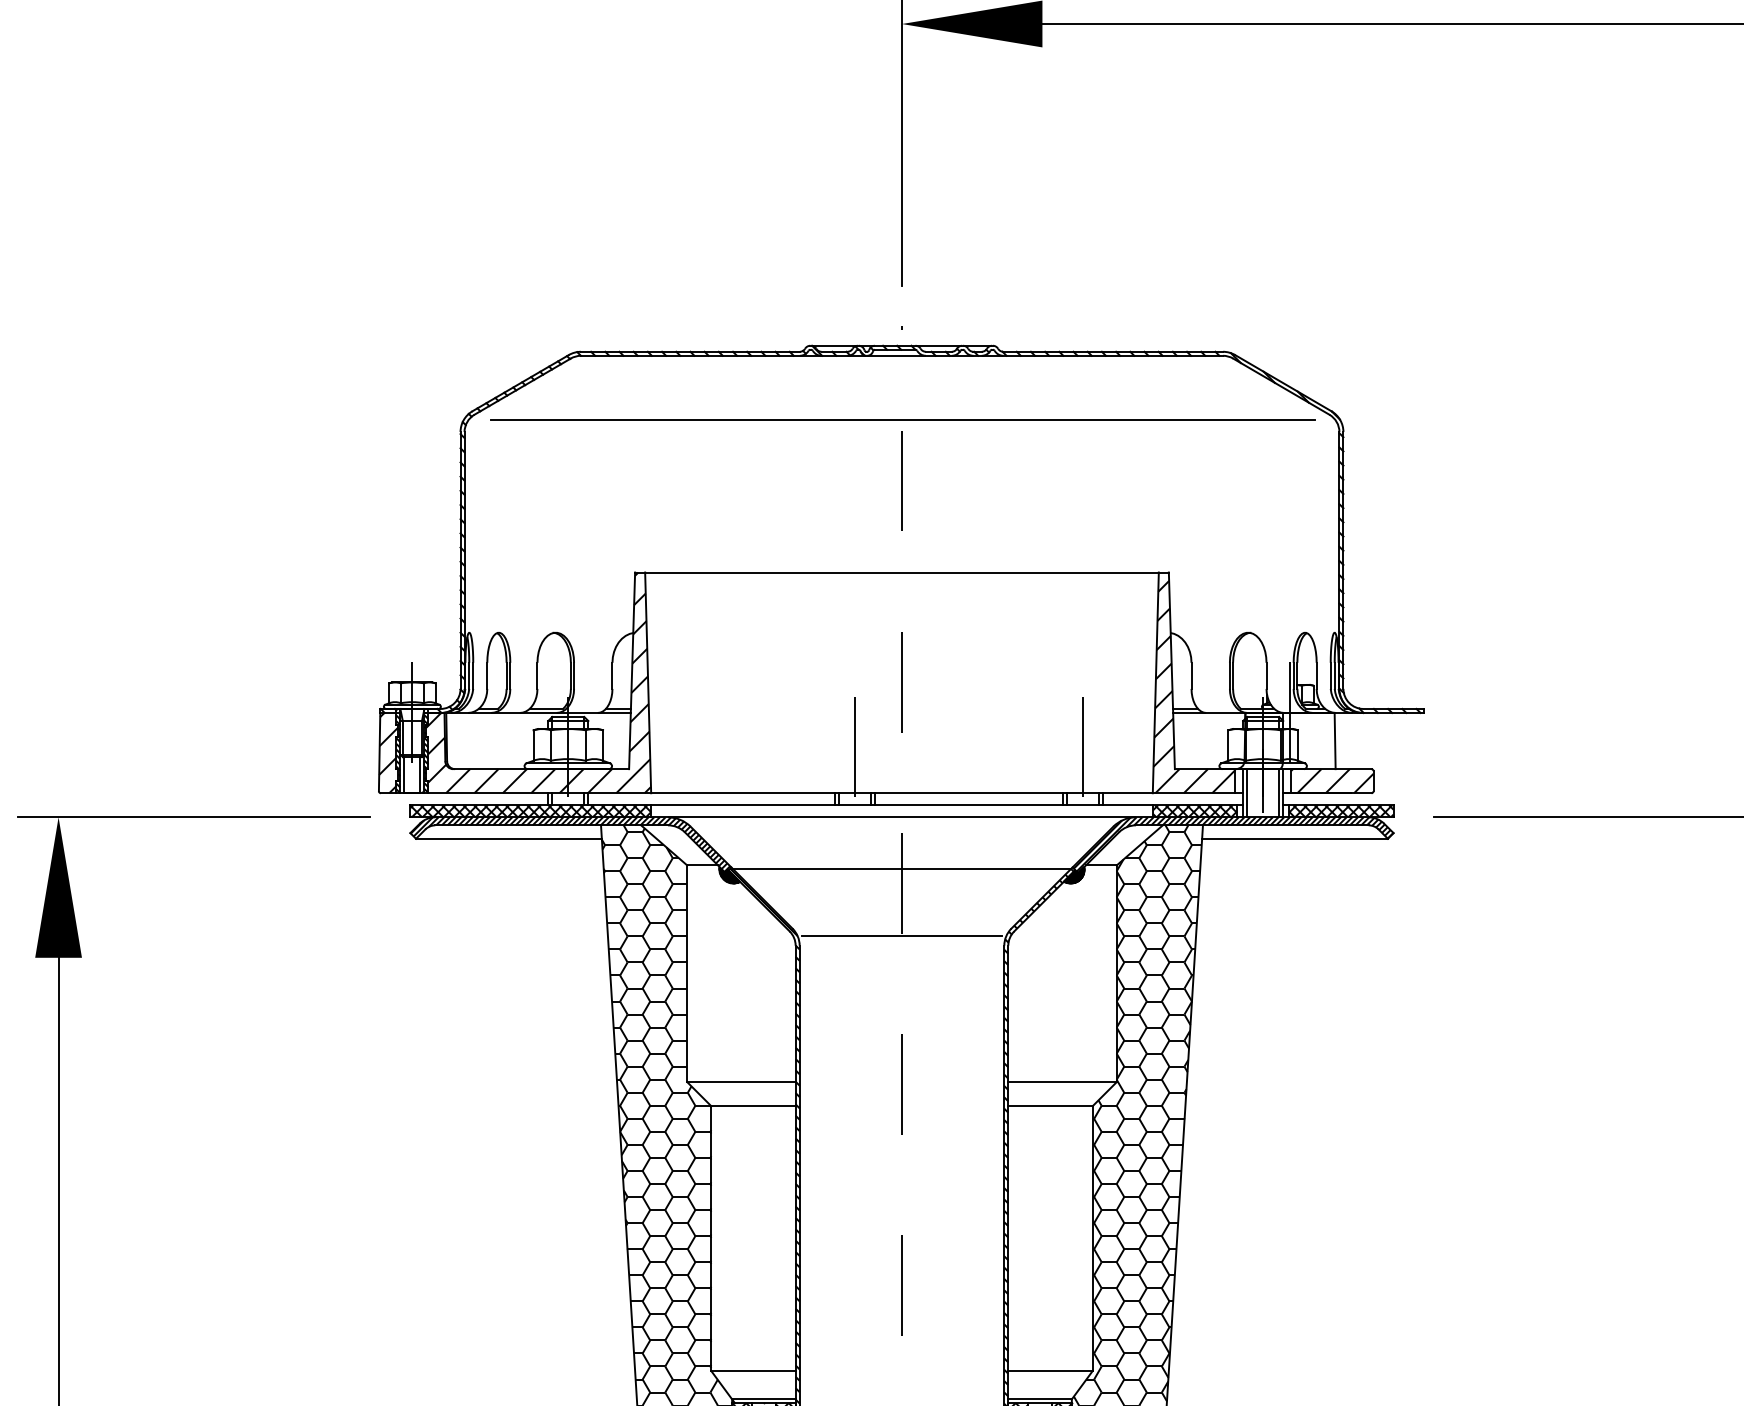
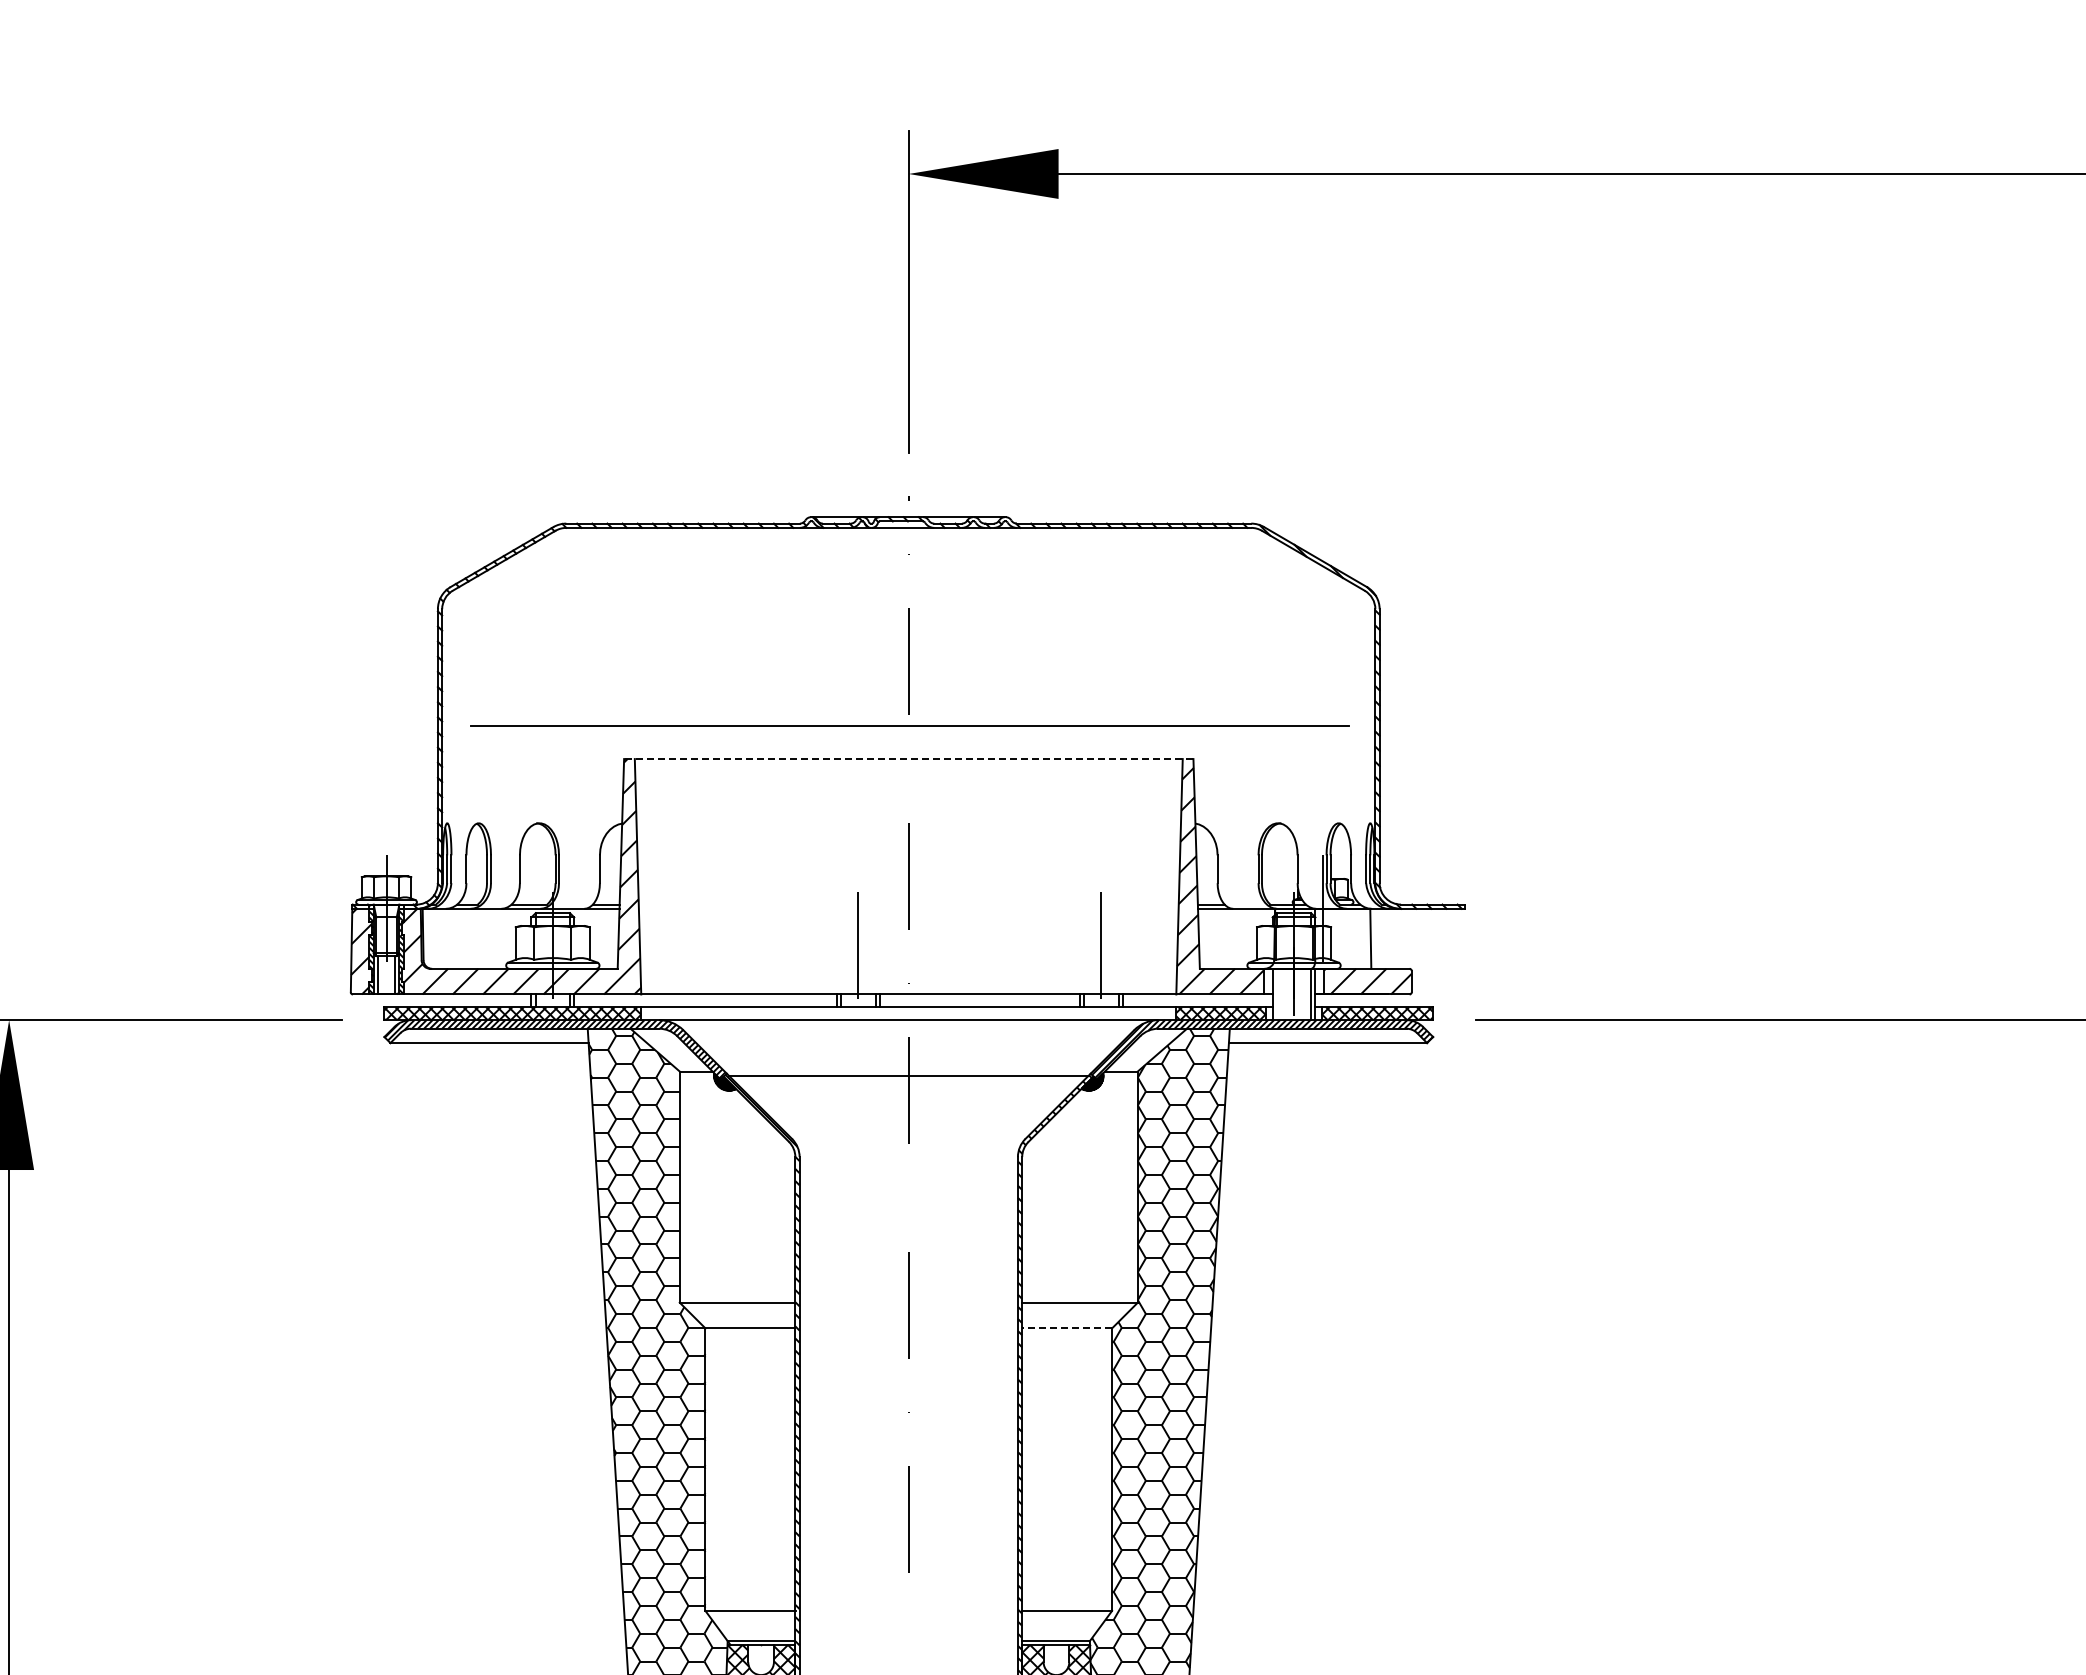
line: (902, 419) -> (909, 725), moved
line: (901, 572) -> (908, 759), solid -> dashed
line: (1246, 793) -> (1276, 994), removed
line: (901, 936) -> (908, 1147), removed
line: (1050, 1106) -> (1067, 1328), solid -> dashed

